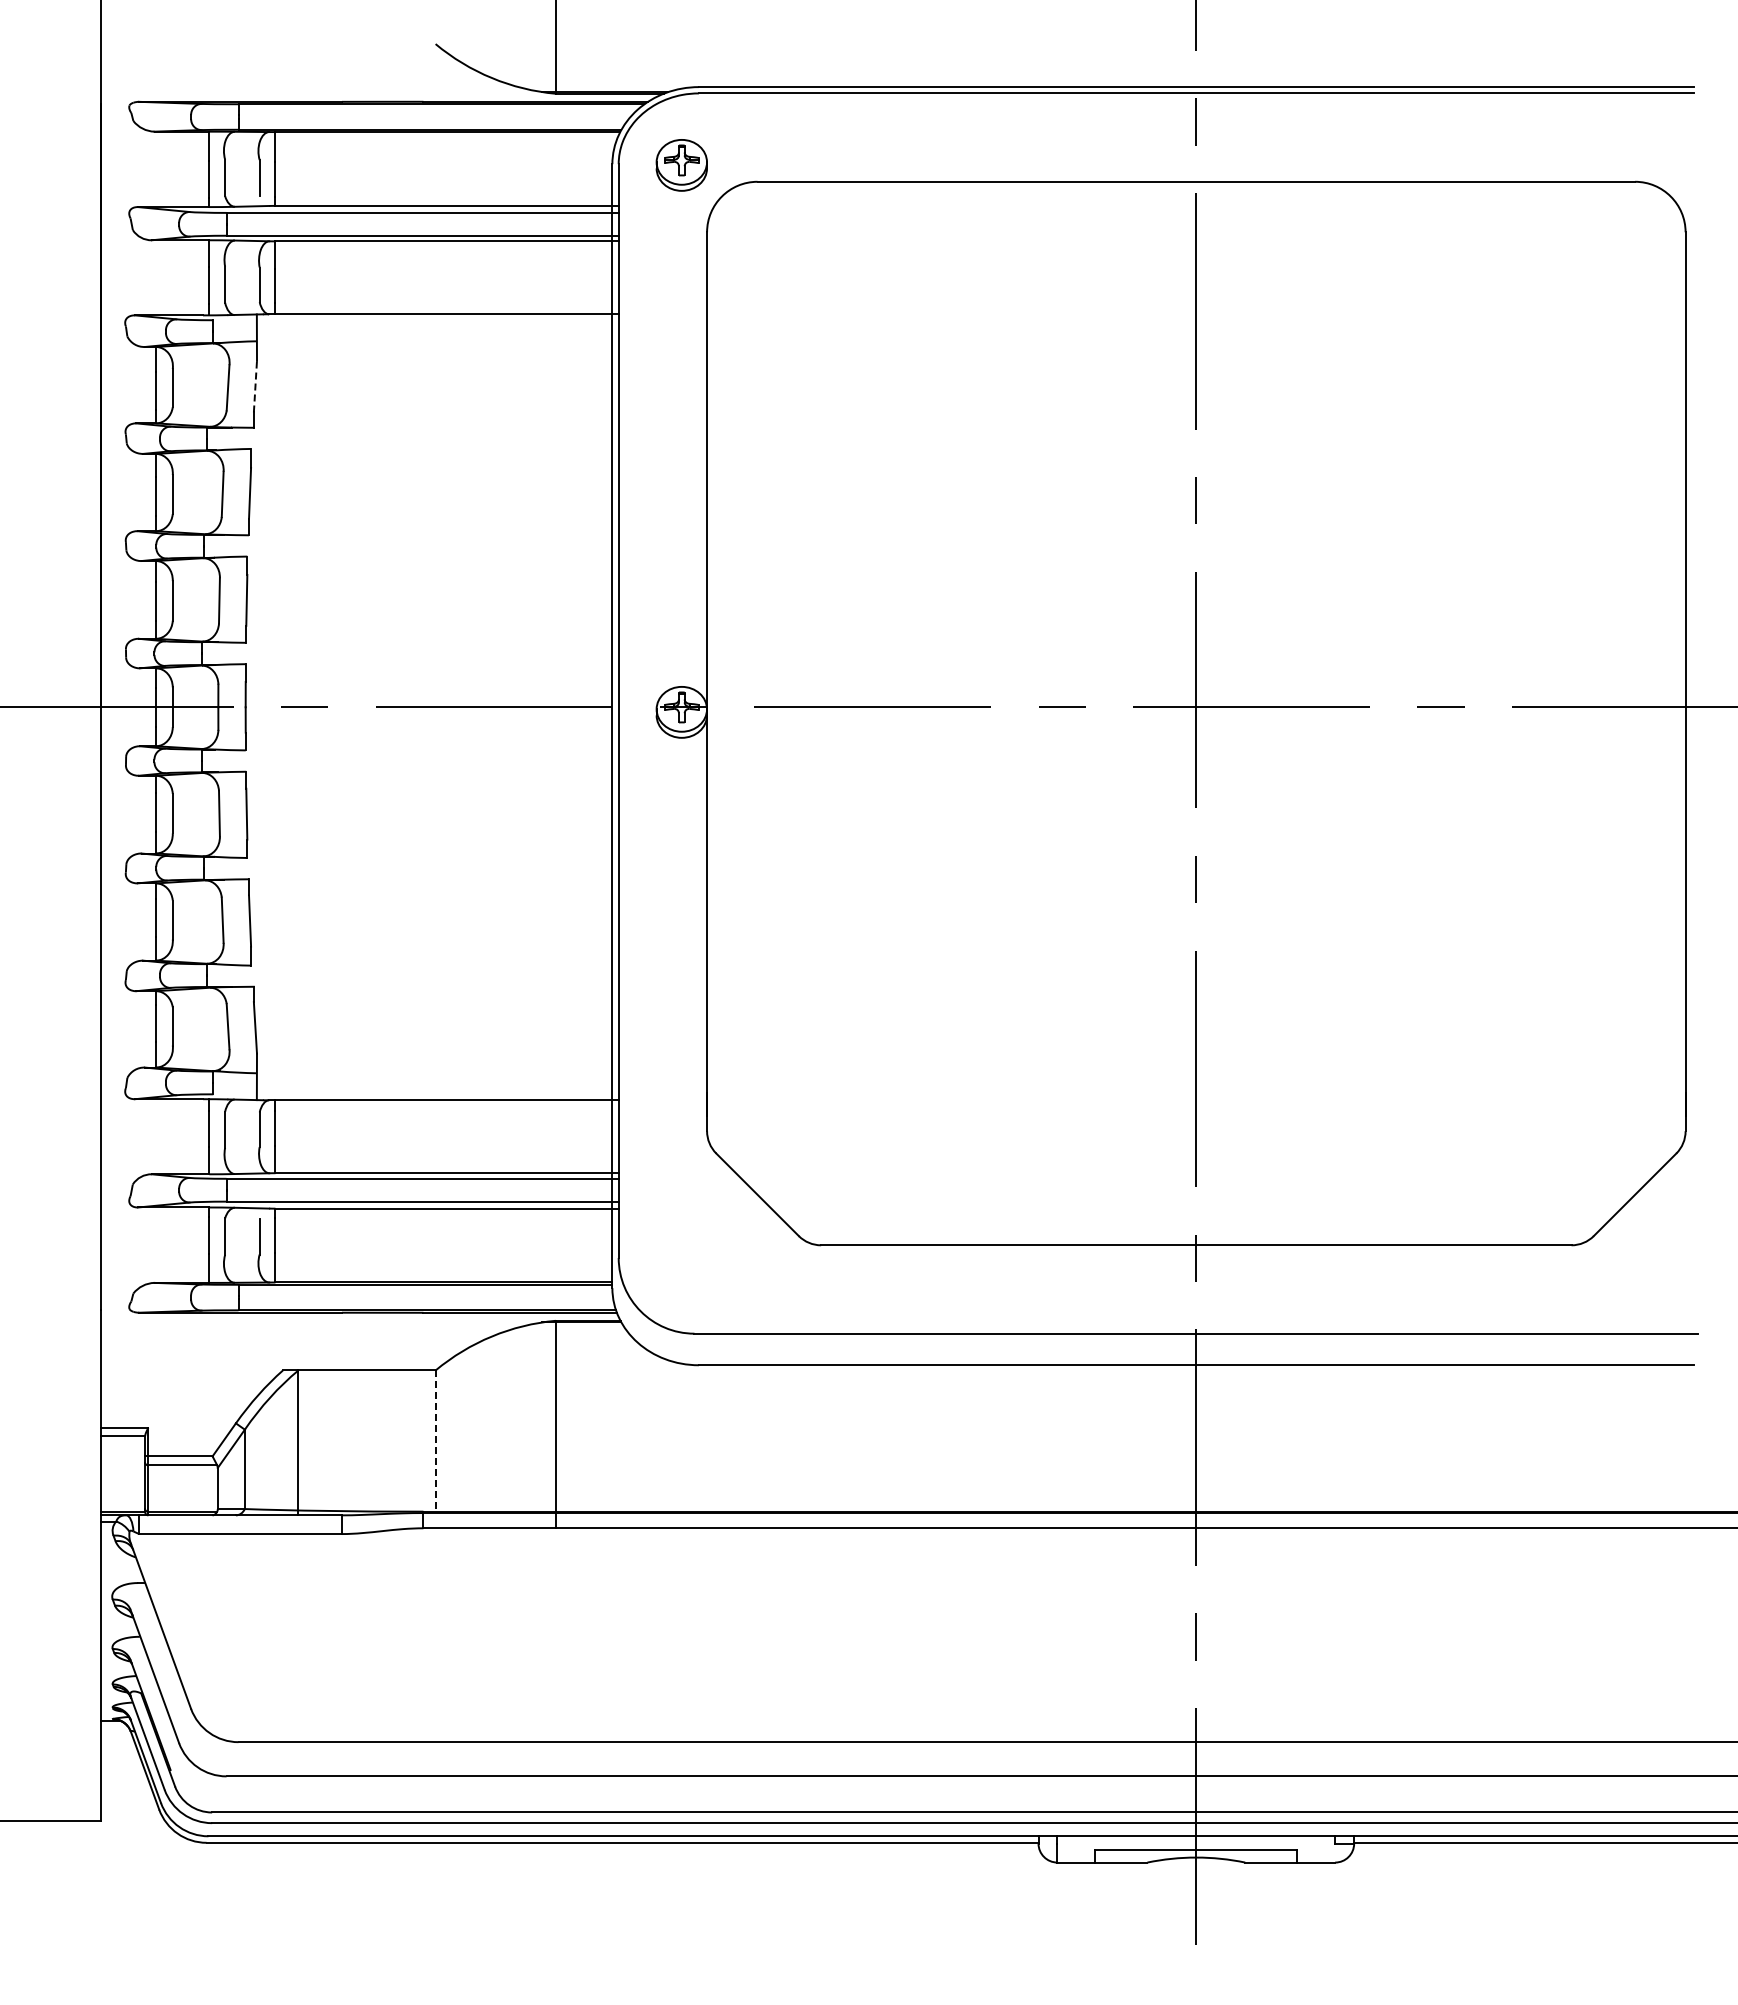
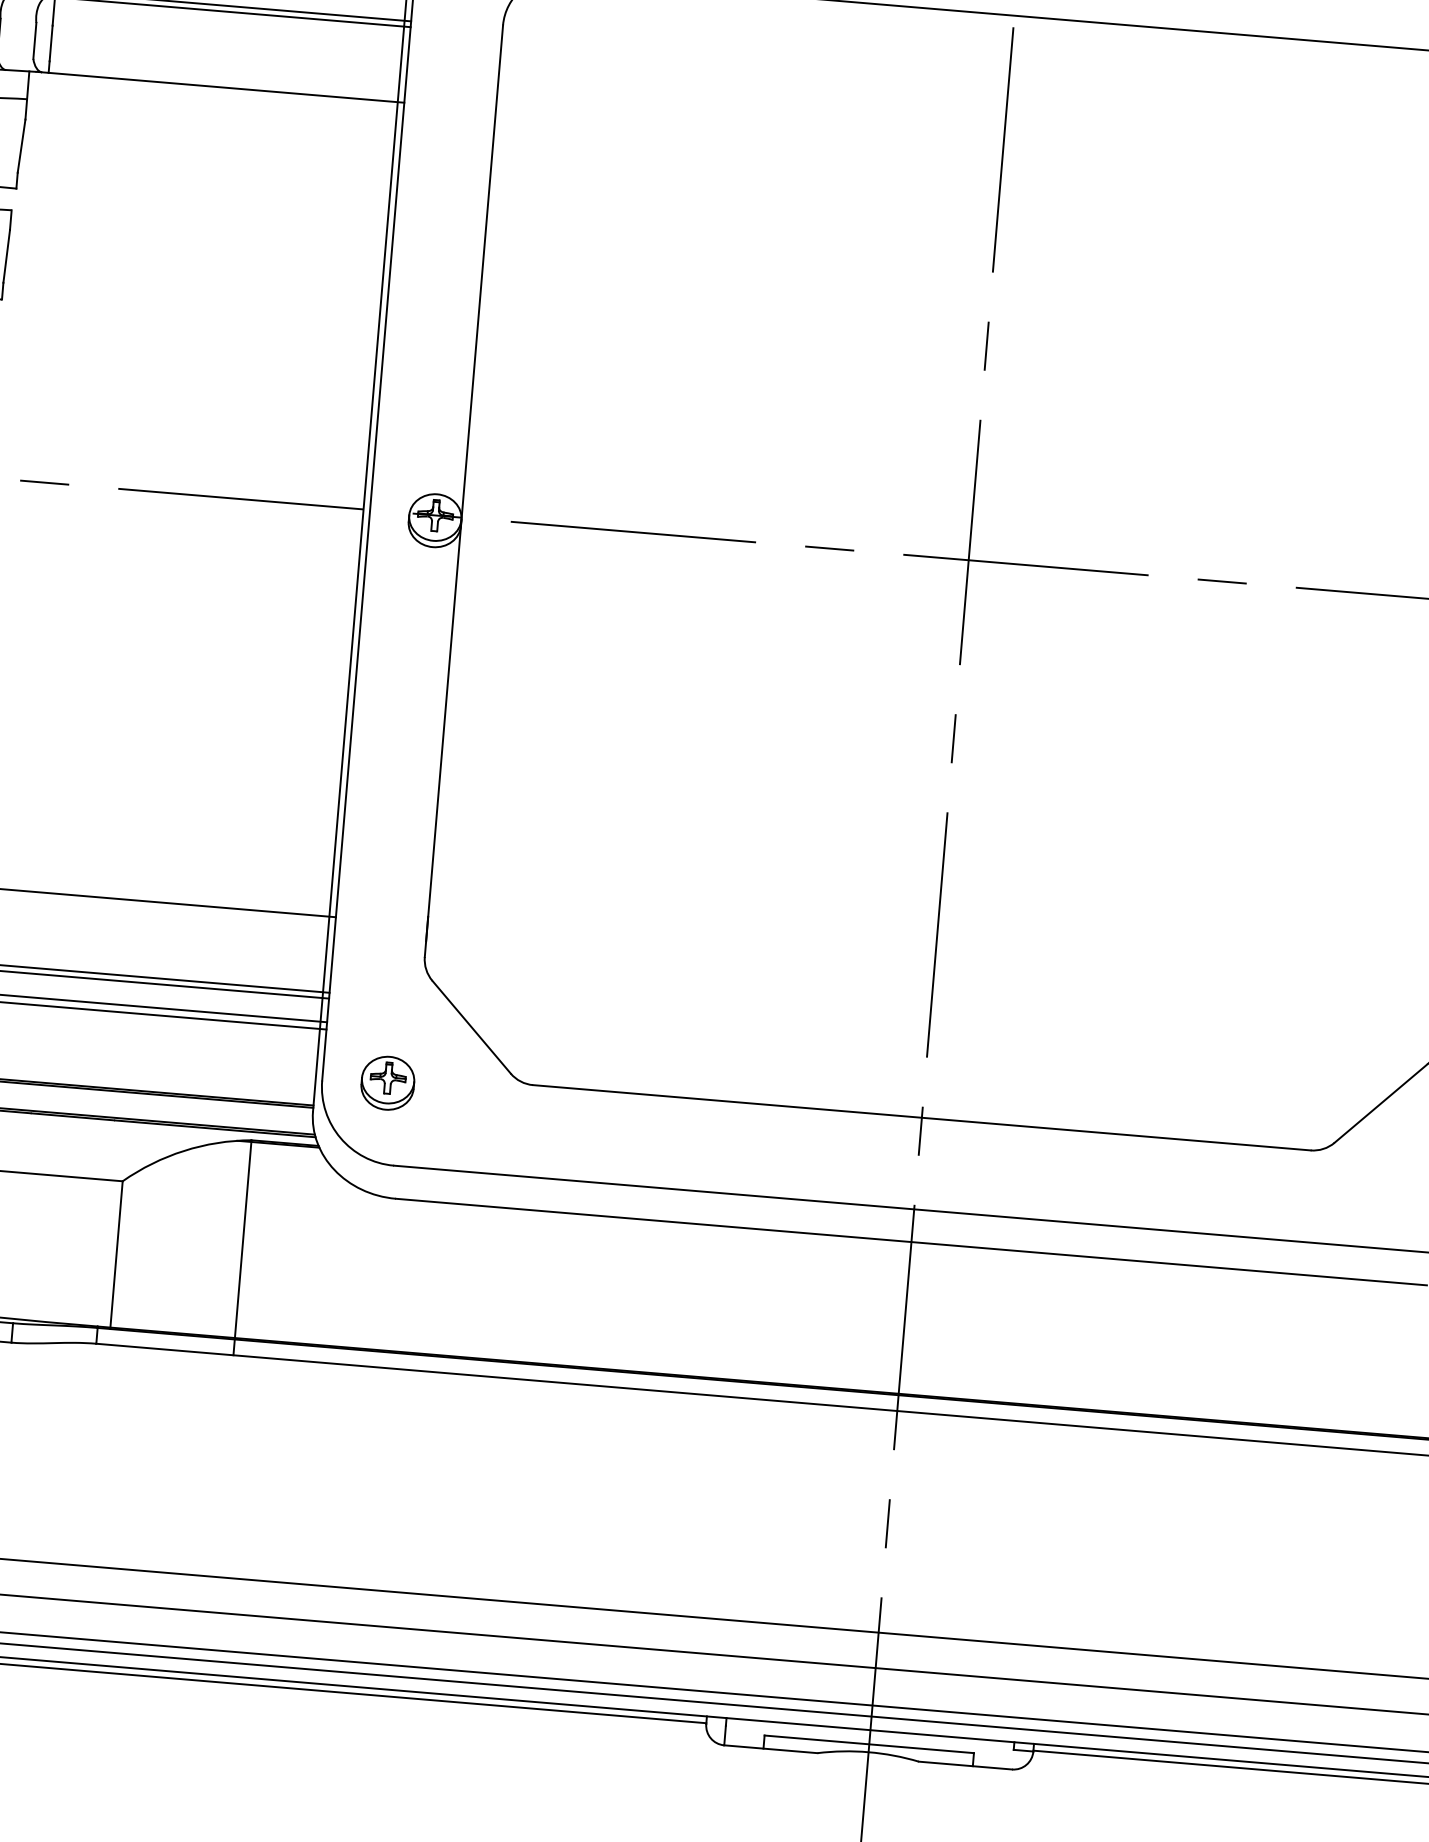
line: (255, 386) -> (21, 145), dashed -> solid
part: (681, 1254) -> (387, 1082), added
line: (435, 1442) -> (116, 1255), dashed -> solid

